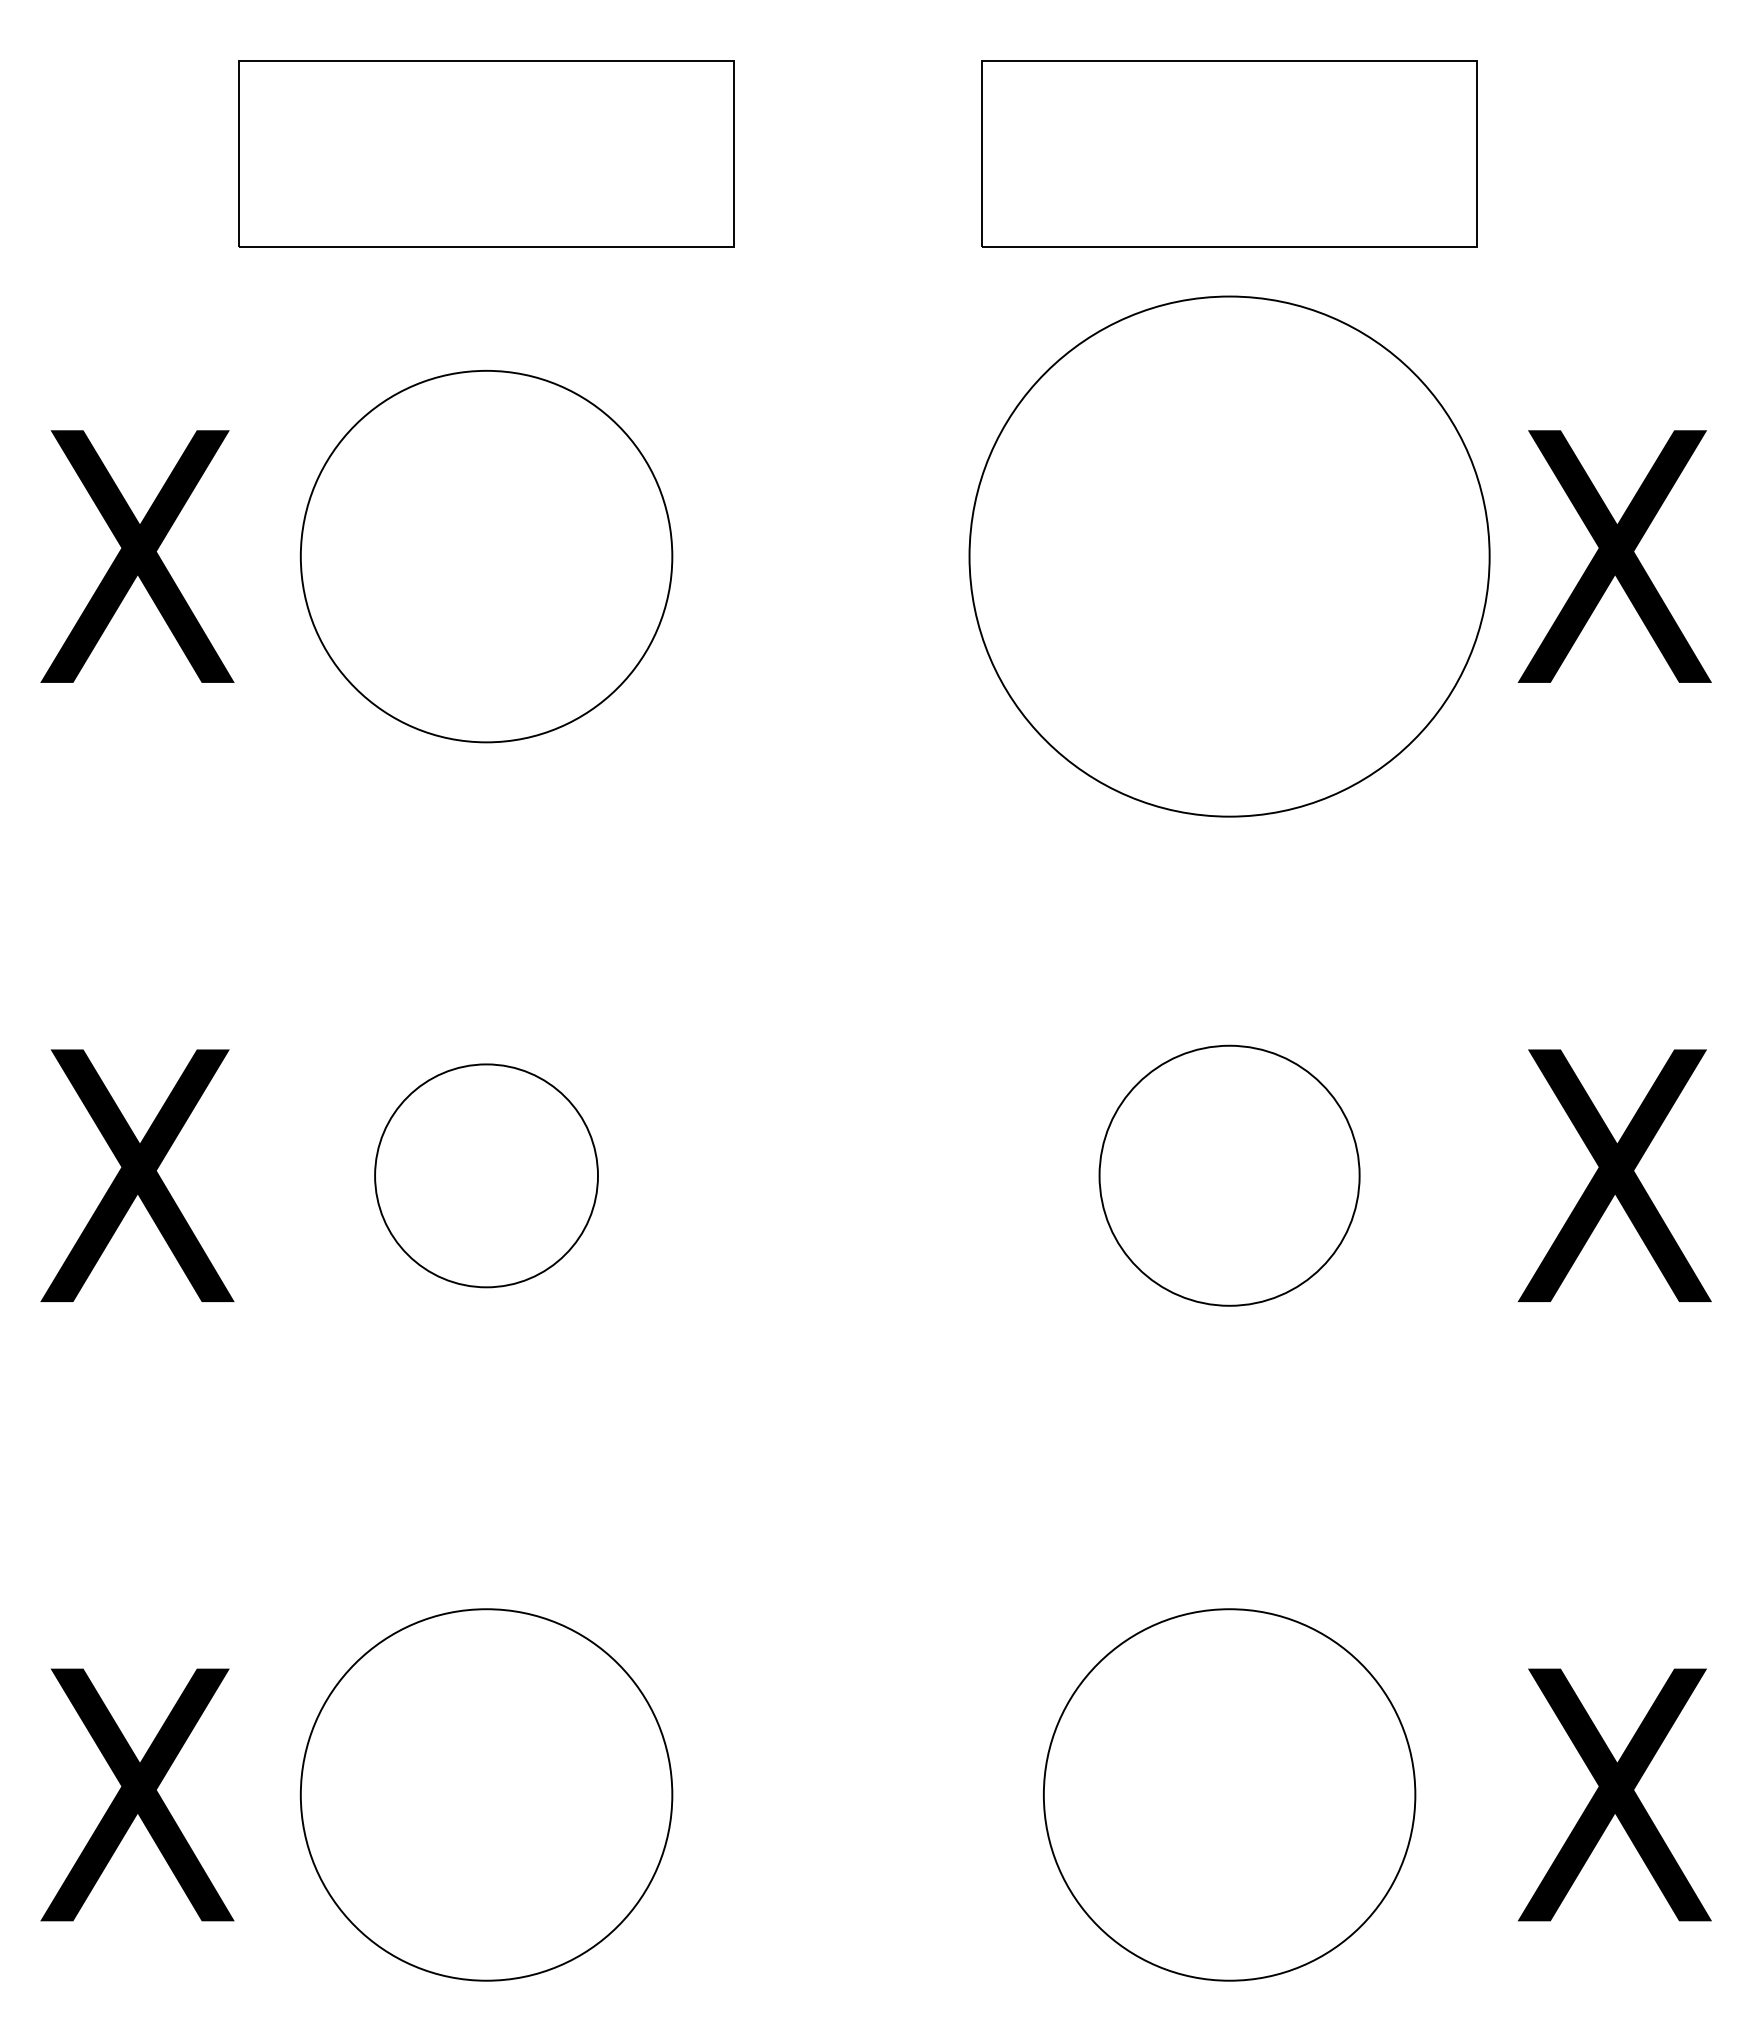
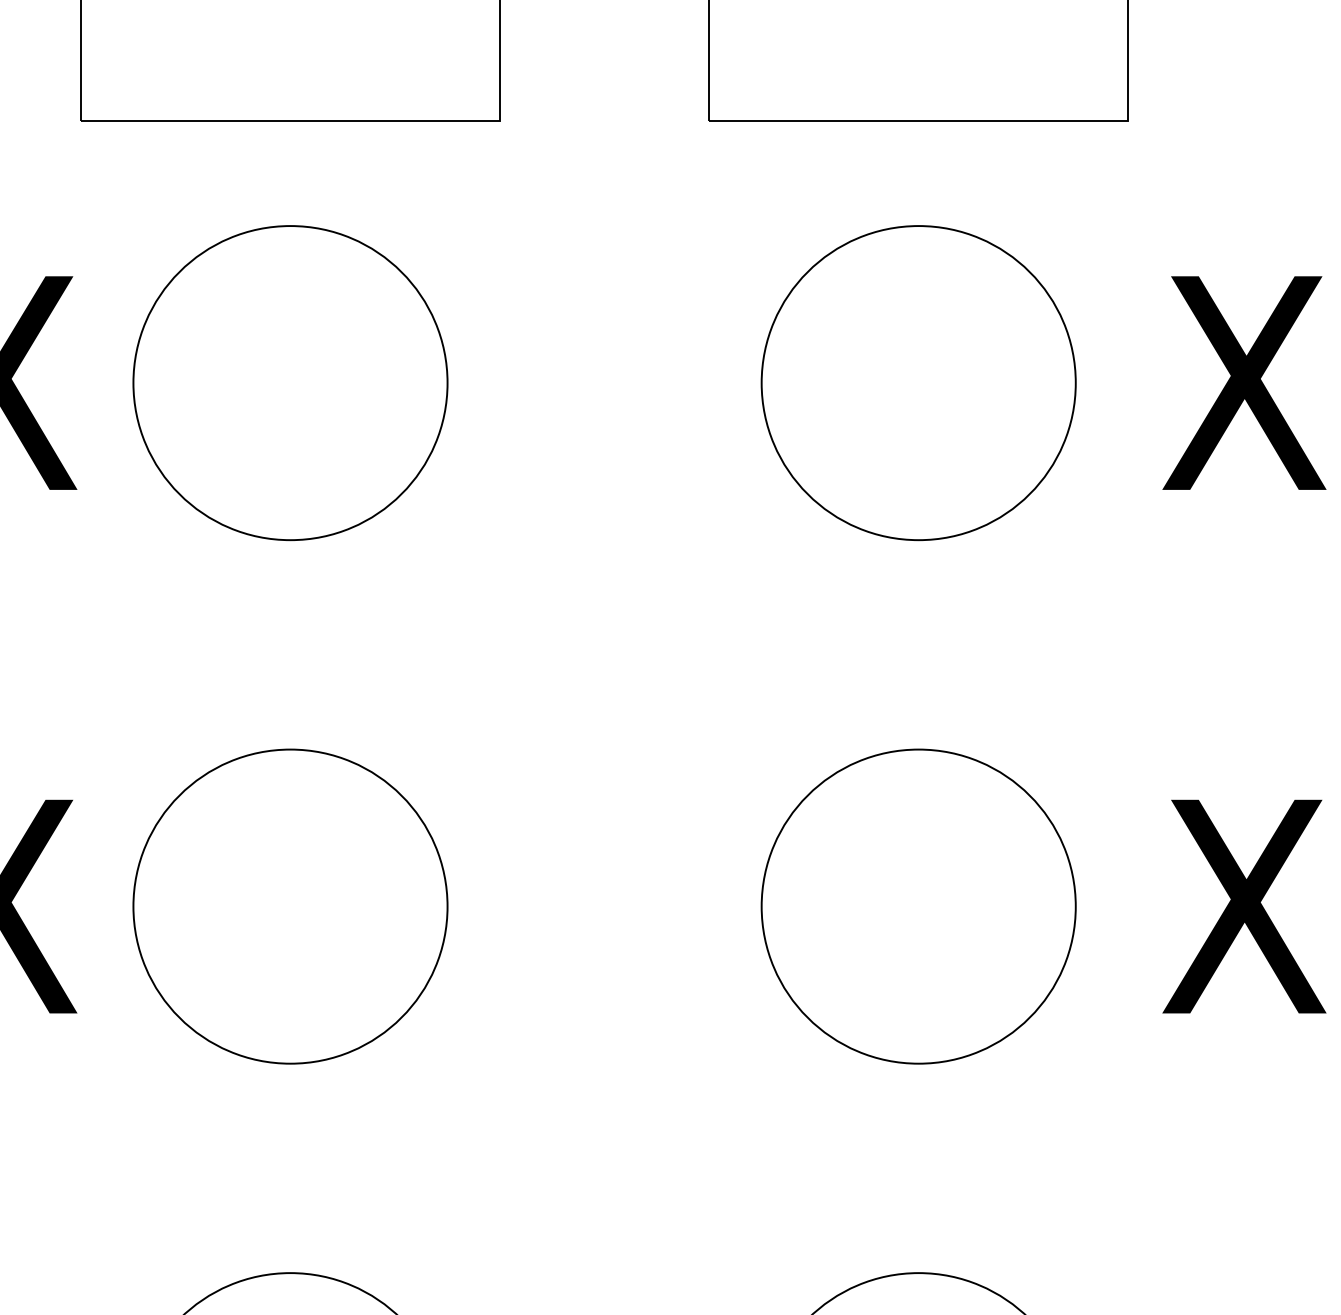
circle: (1229, 556) -> (918, 383), size x0.71
circle: (486, 1175) -> (290, 906), size x1.67
circle: (1229, 1175) -> (918, 906), size x1.43

